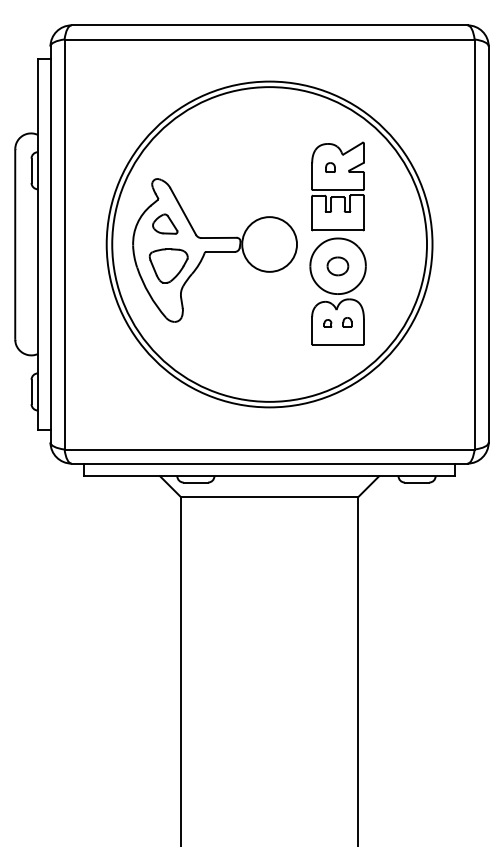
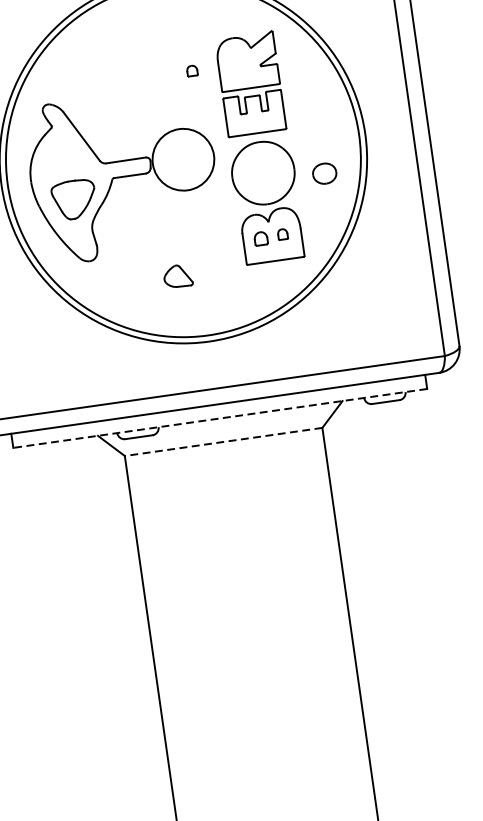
part: (330, 167) -> (192, 70), moved
part: (165, 223) -> (178, 275), moved
part: (337, 266) -> (324, 173), moved
part: (327, 323) -> (260, 238), size x1.6
line: (269, 476) -> (220, 418), solid -> dashed
line: (269, 497) -> (223, 442), solid -> dashed

